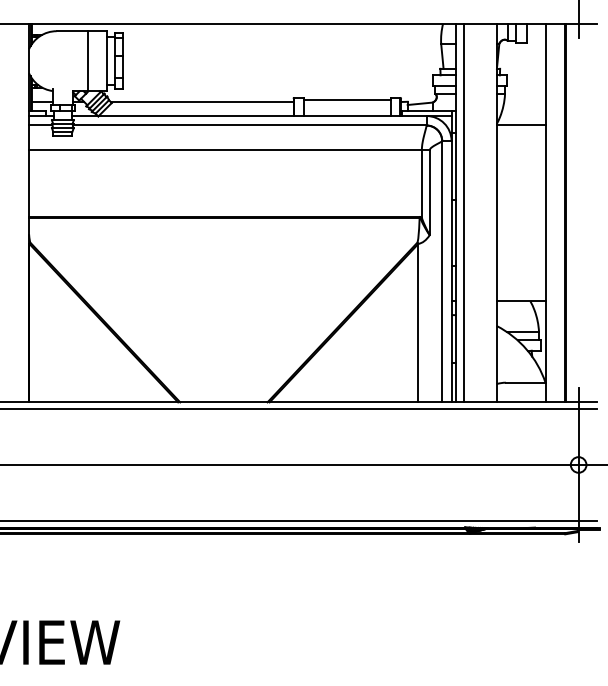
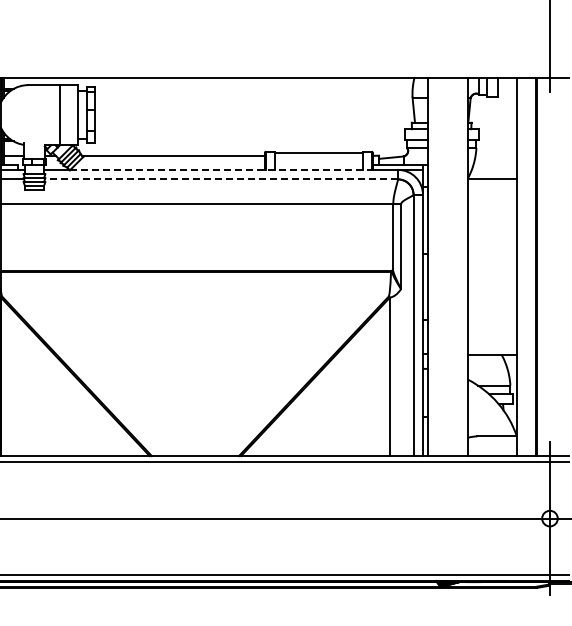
line: (250, 116) -> (222, 170), solid -> dashed
line: (249, 125) -> (221, 179), solid -> dashed
line: (463, 212) -> (434, 266), removed

